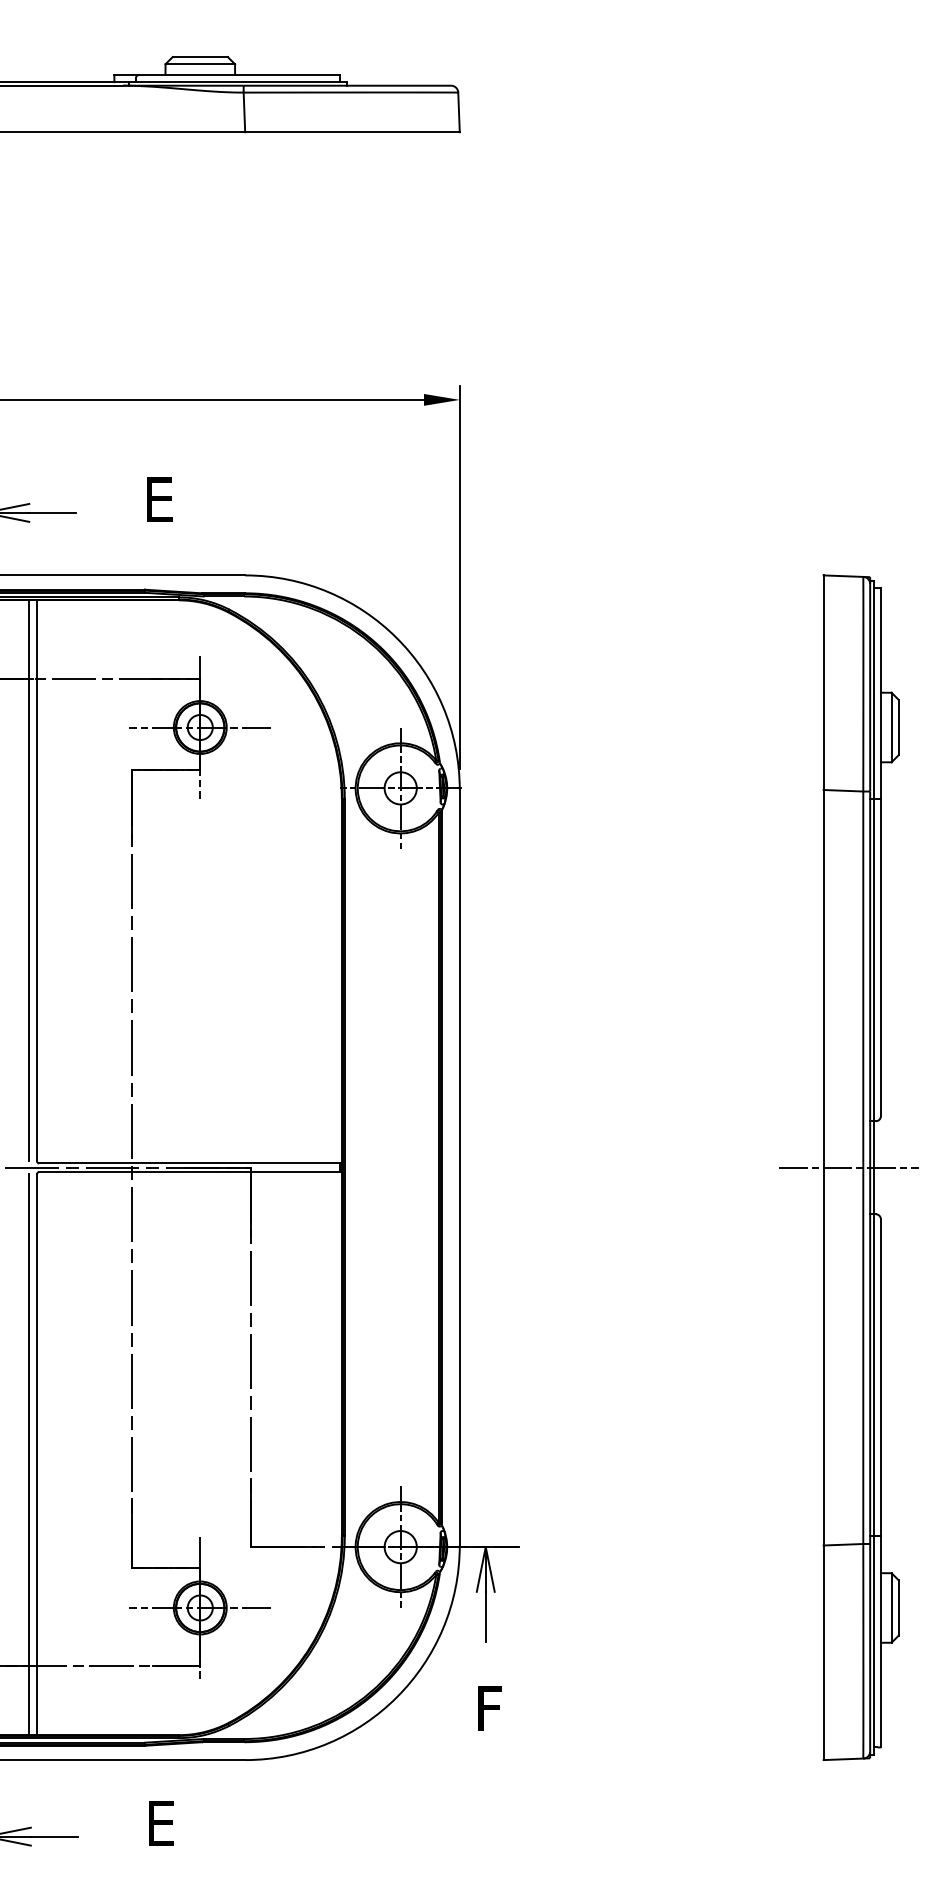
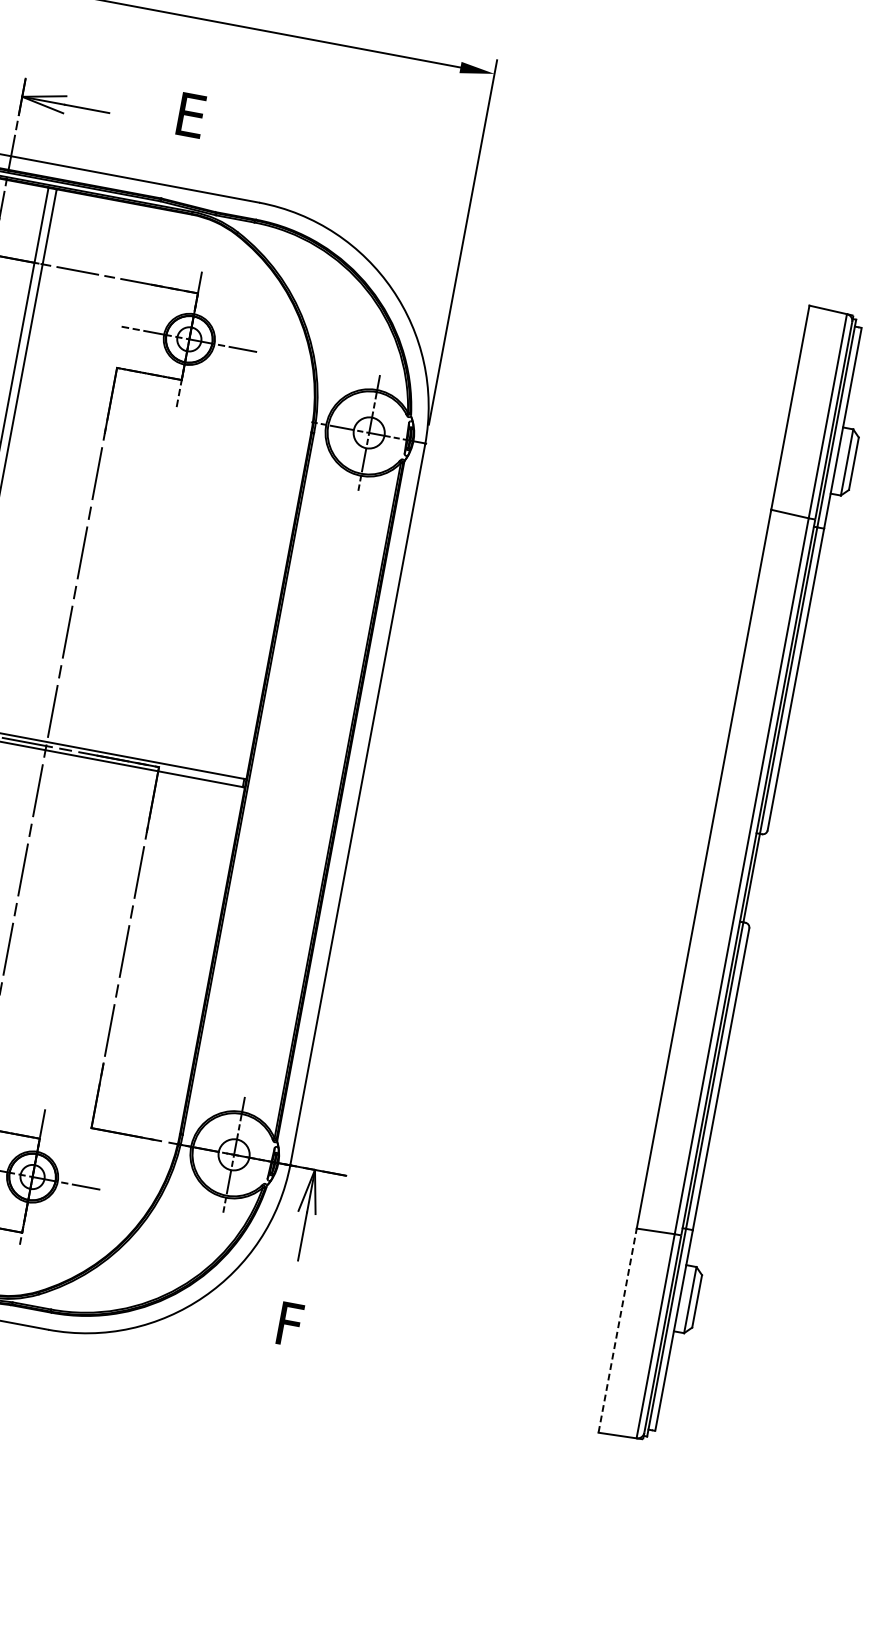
line: (848, 1167) -> (727, 873), removed
line: (823, 1652) -> (617, 1330), solid -> dashed

